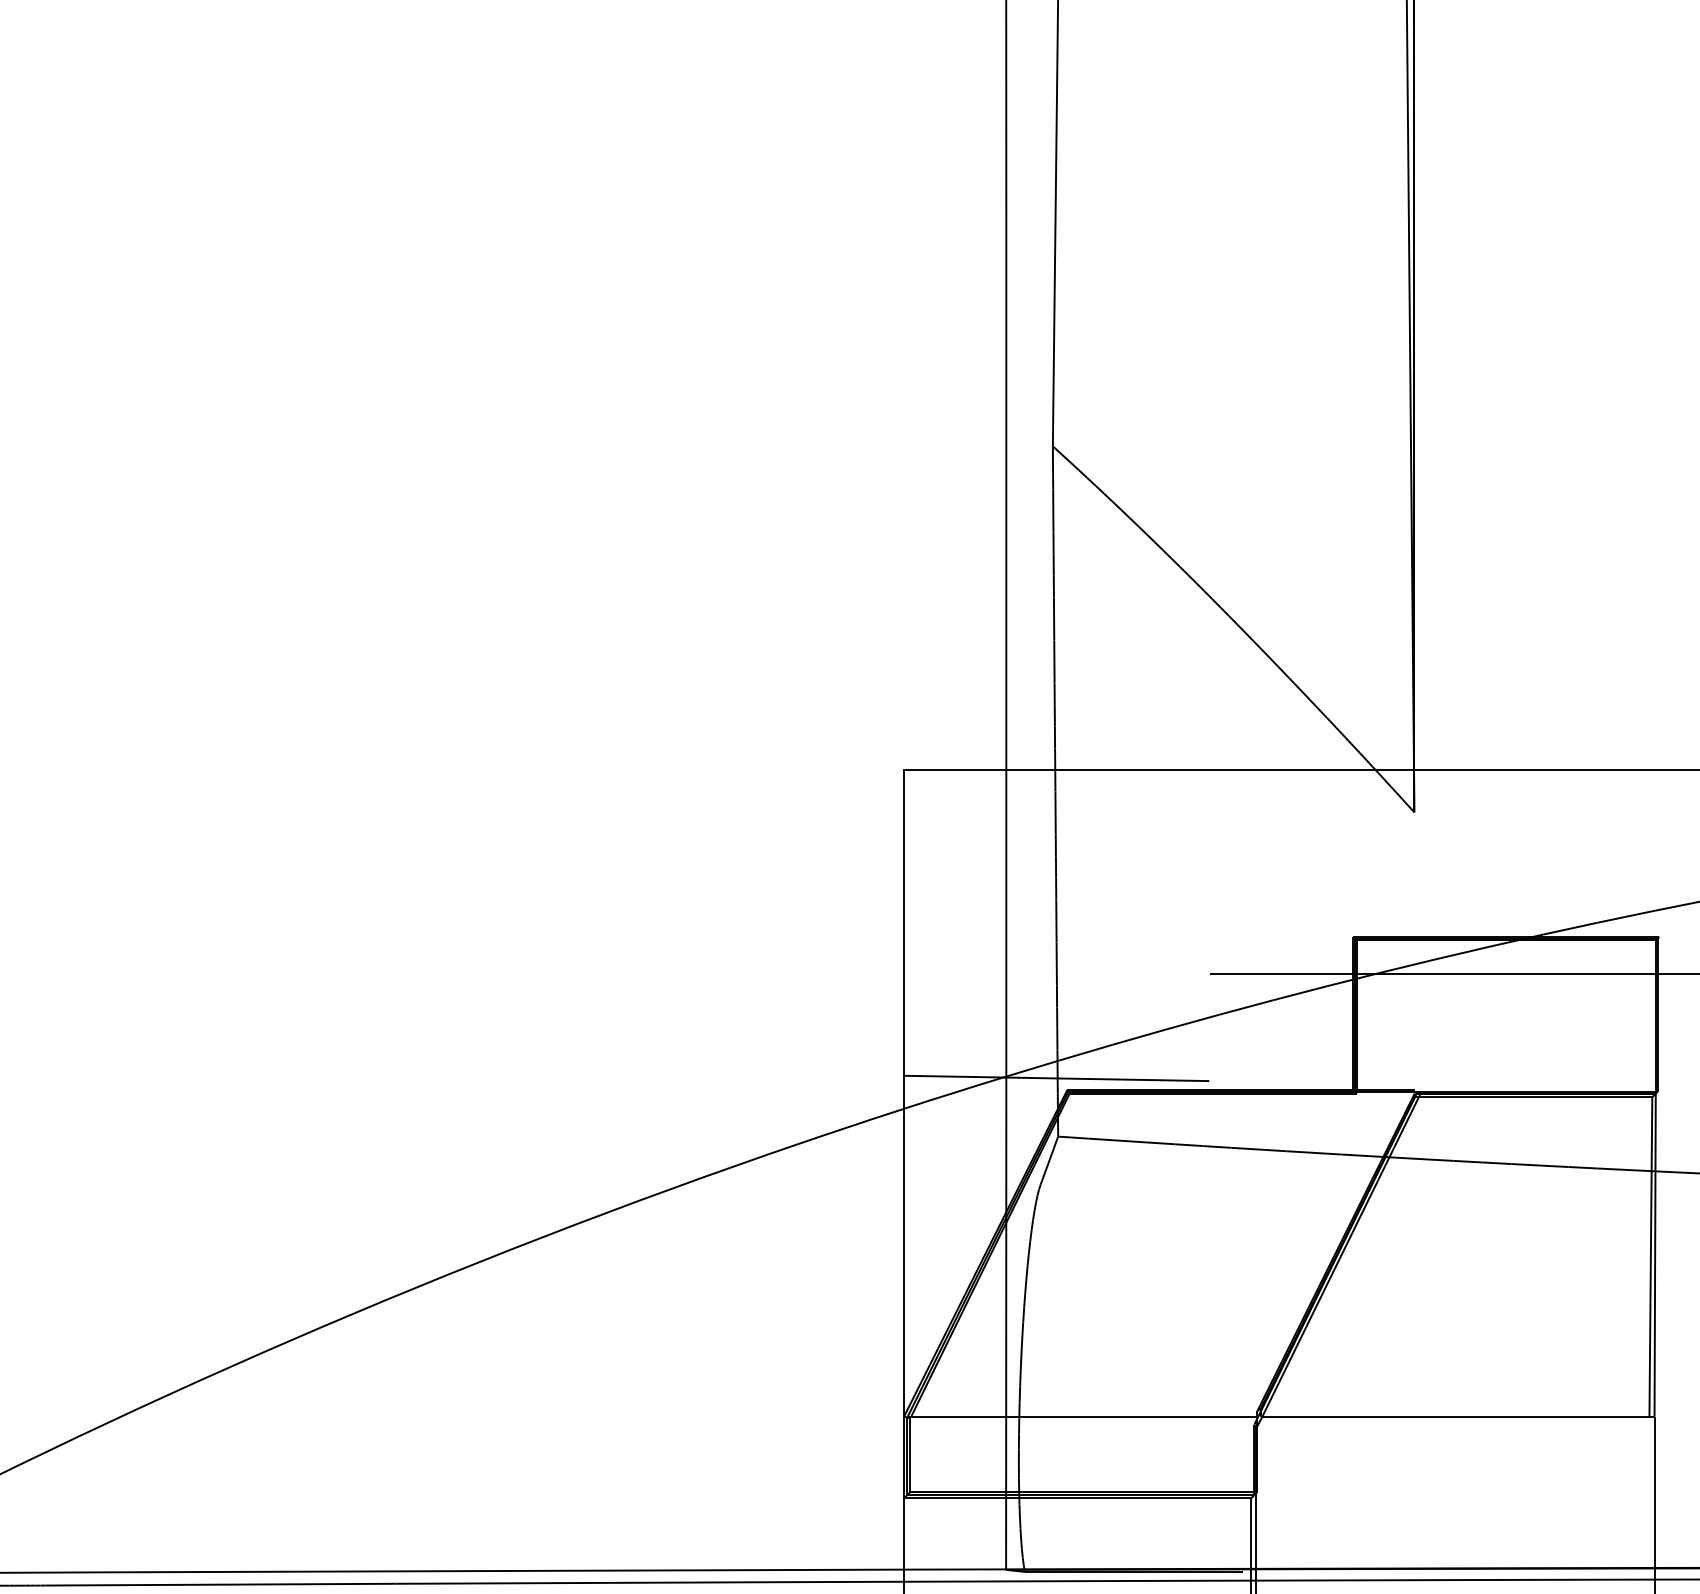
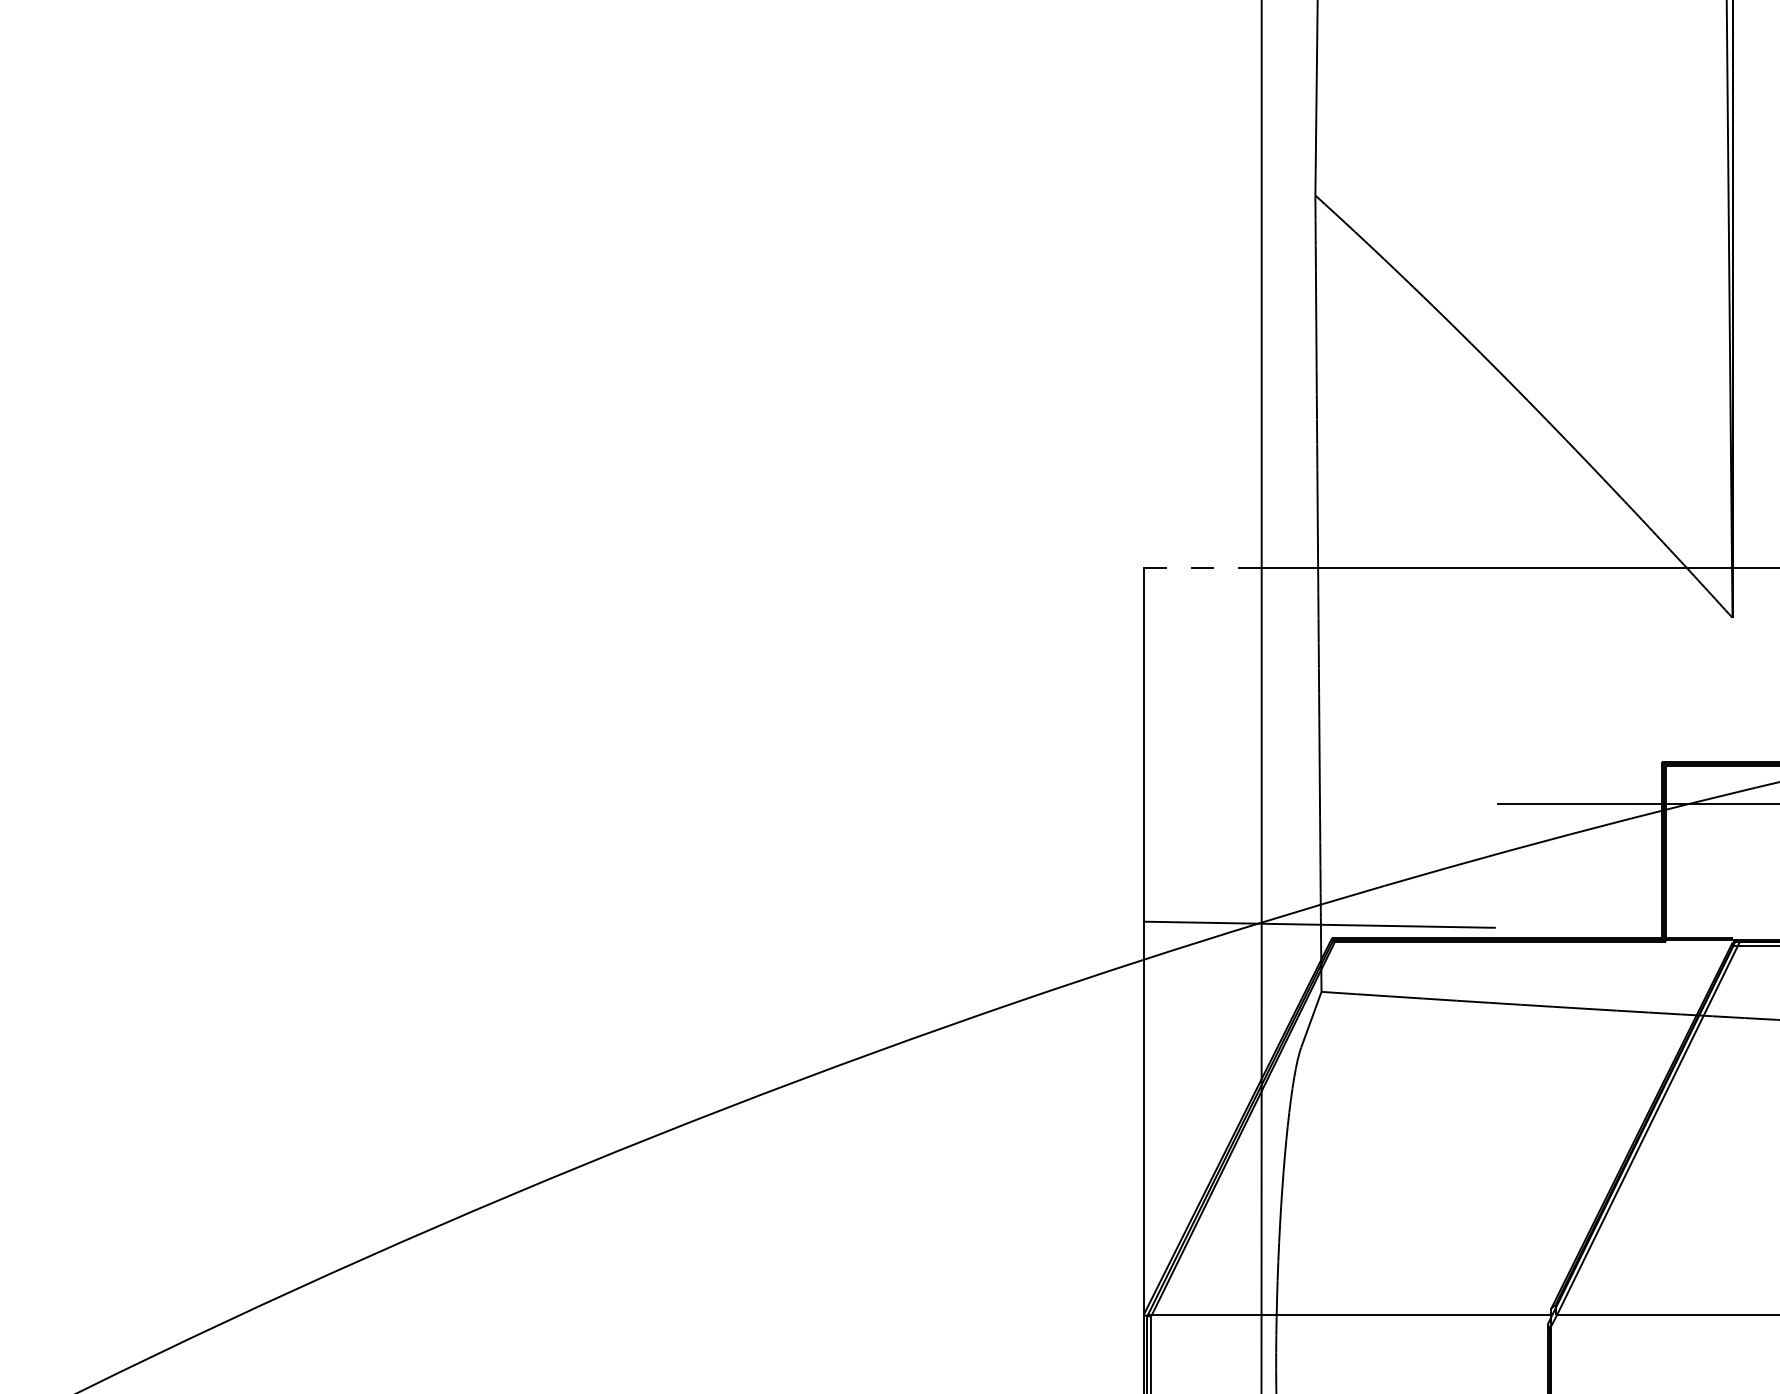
line: (955, 769) -> (1203, 568), solid -> dashed

